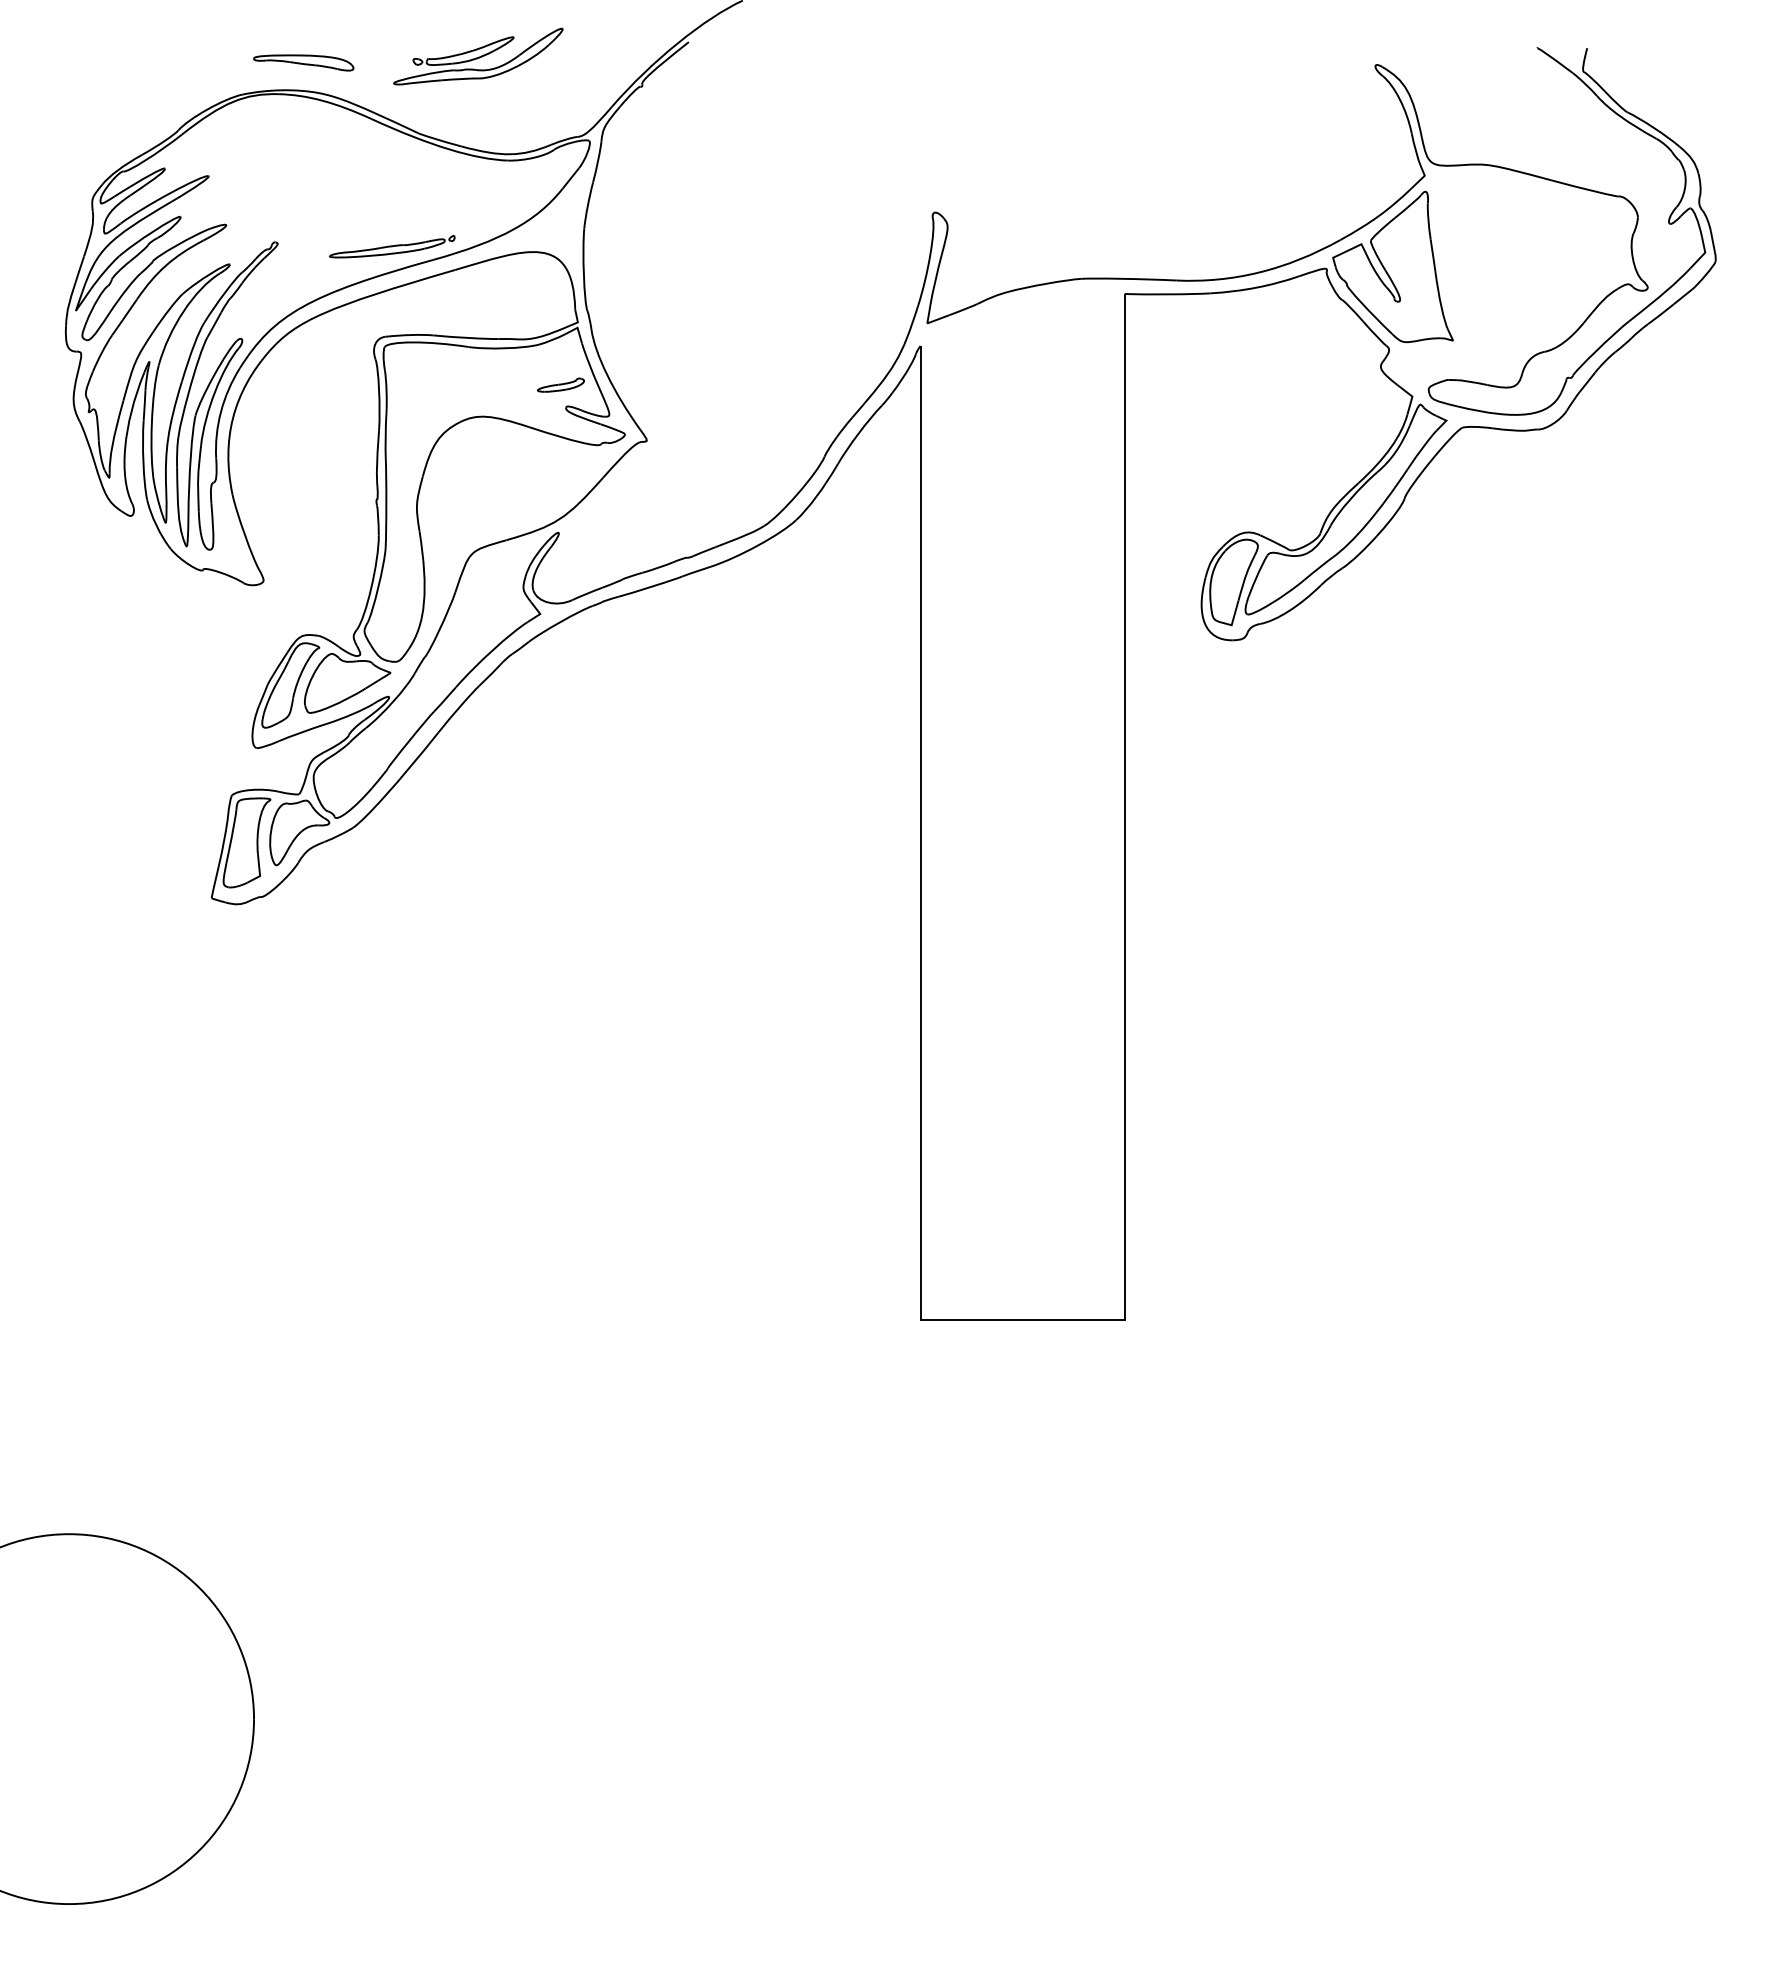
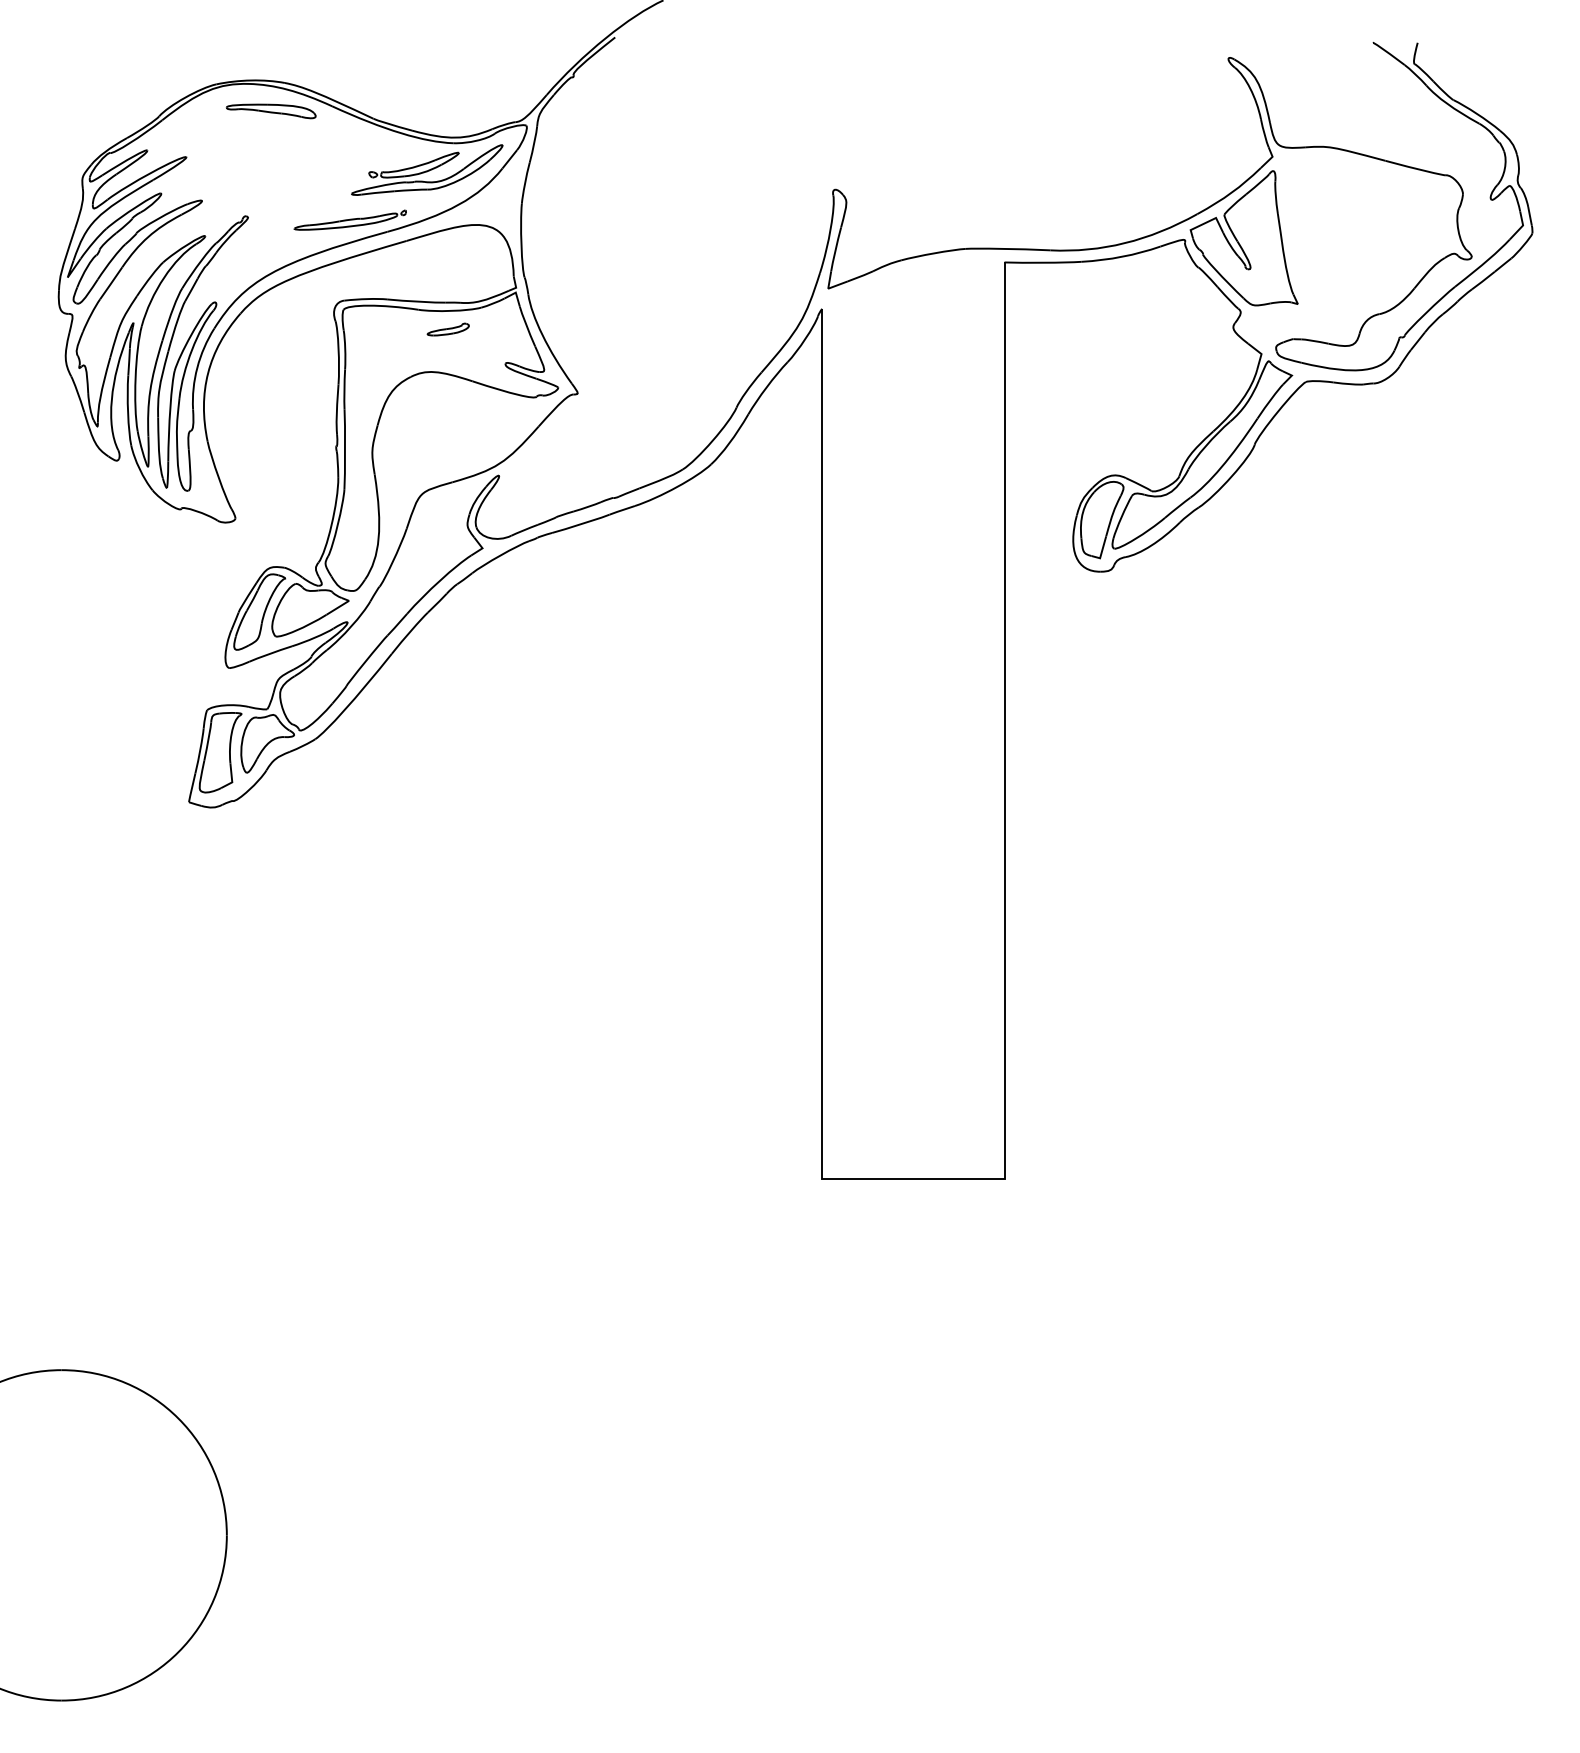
part: (478, 56) -> (427, 169), moved
part: (303, 62) -> (271, 111), moved
part: (560, 384) -> (447, 328), moved

